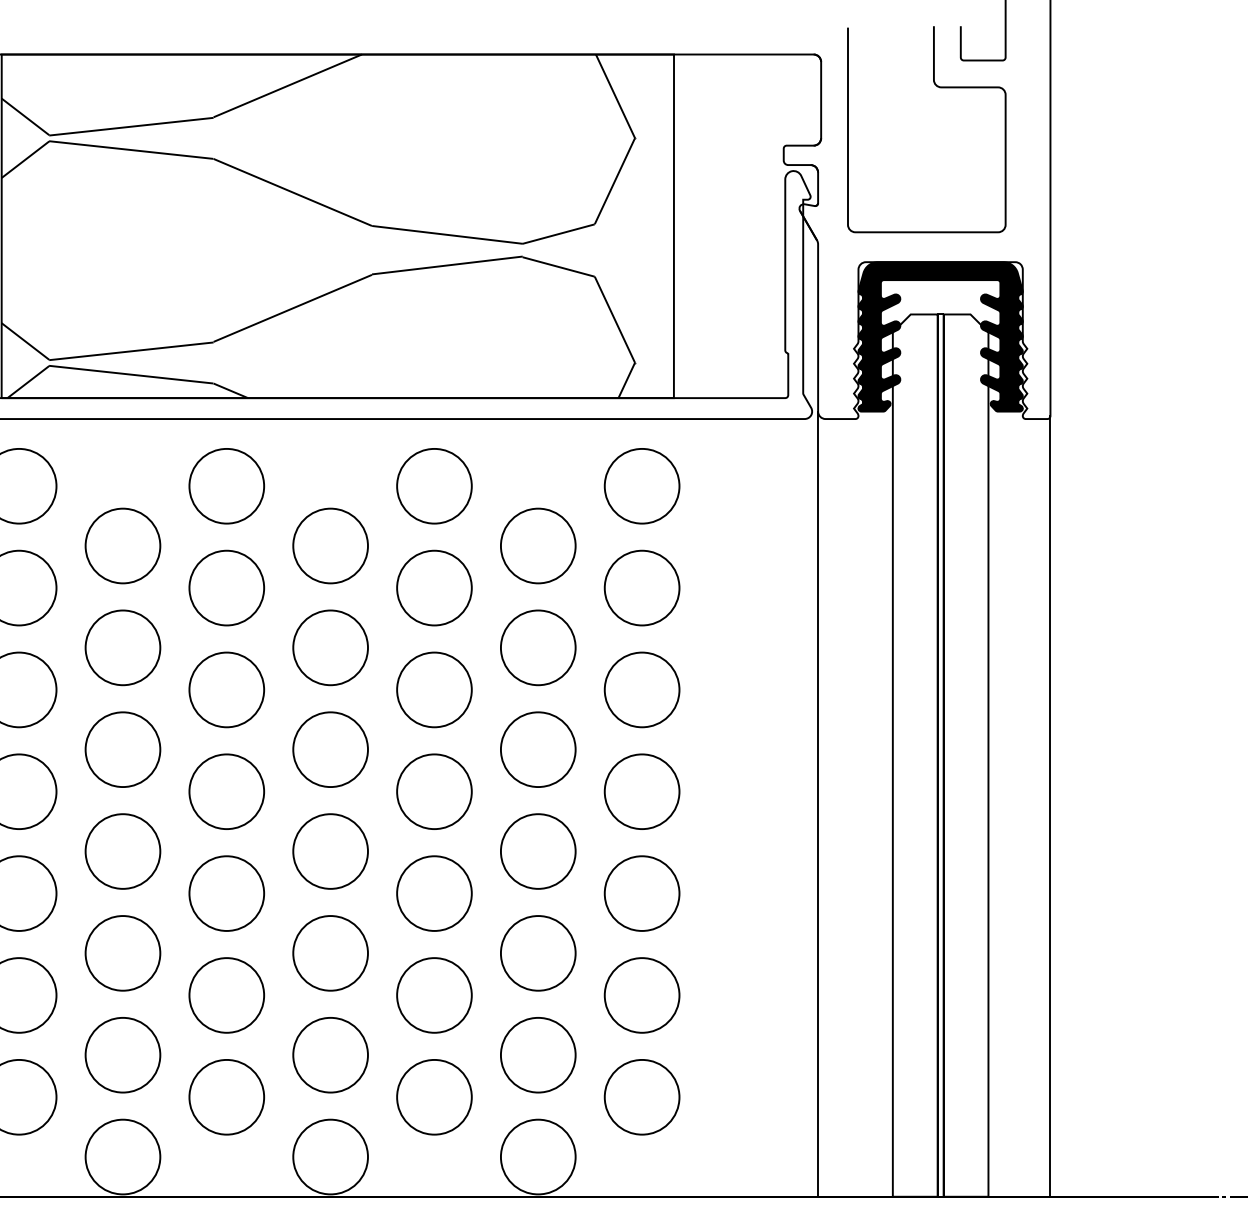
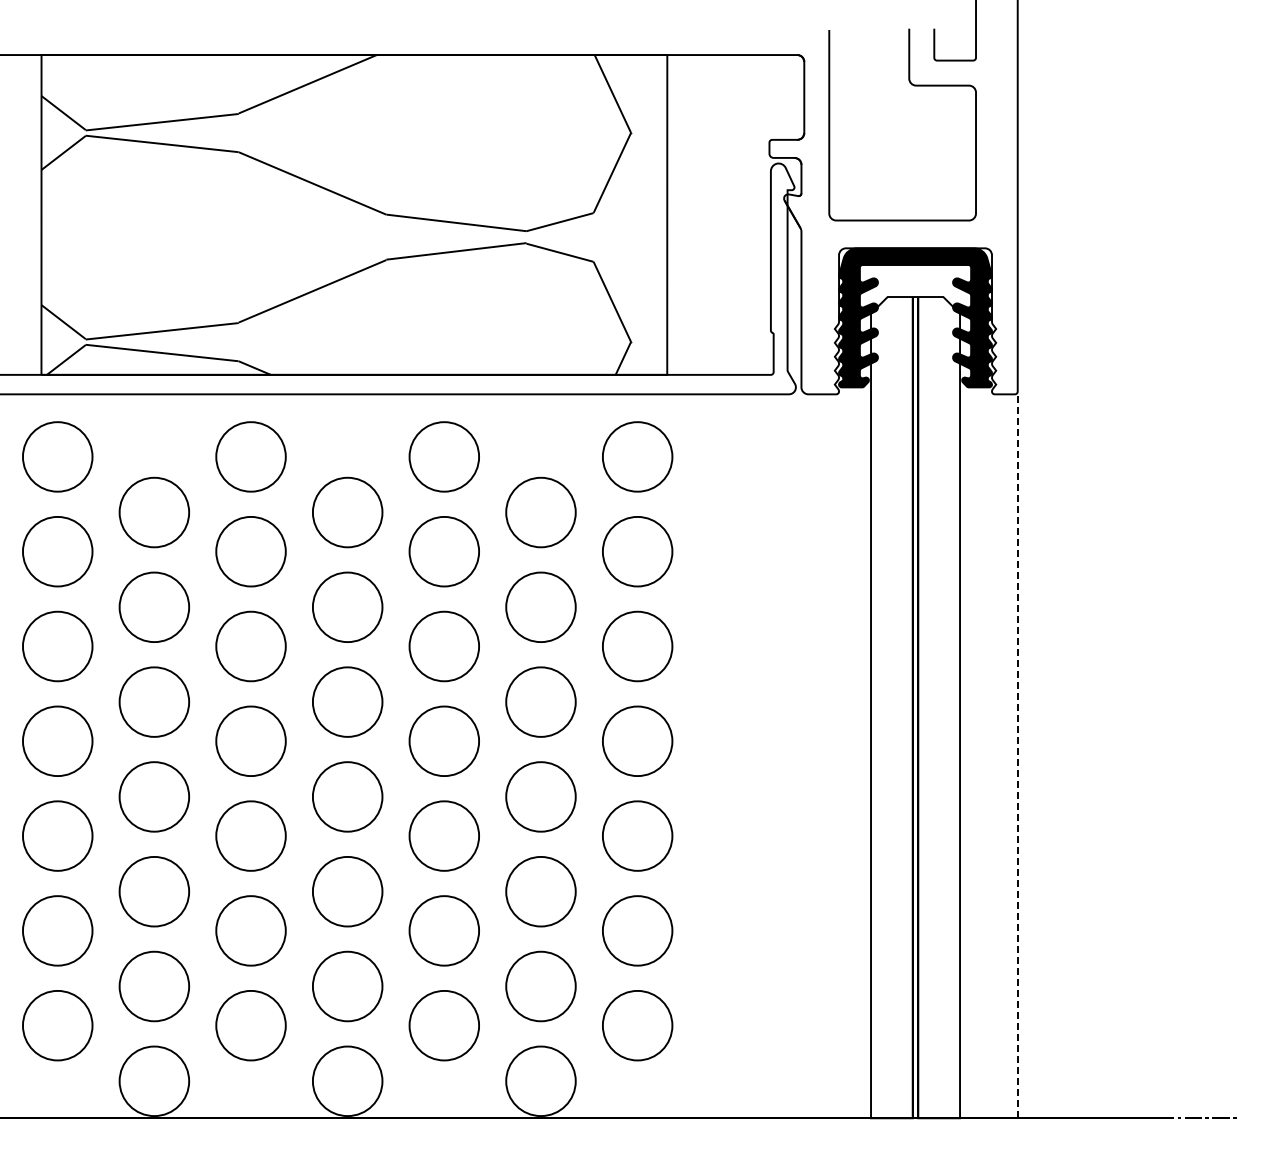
line: (818, 803) -> (801, 752), removed
line: (1050, 805) -> (1017, 754), solid -> dashed

